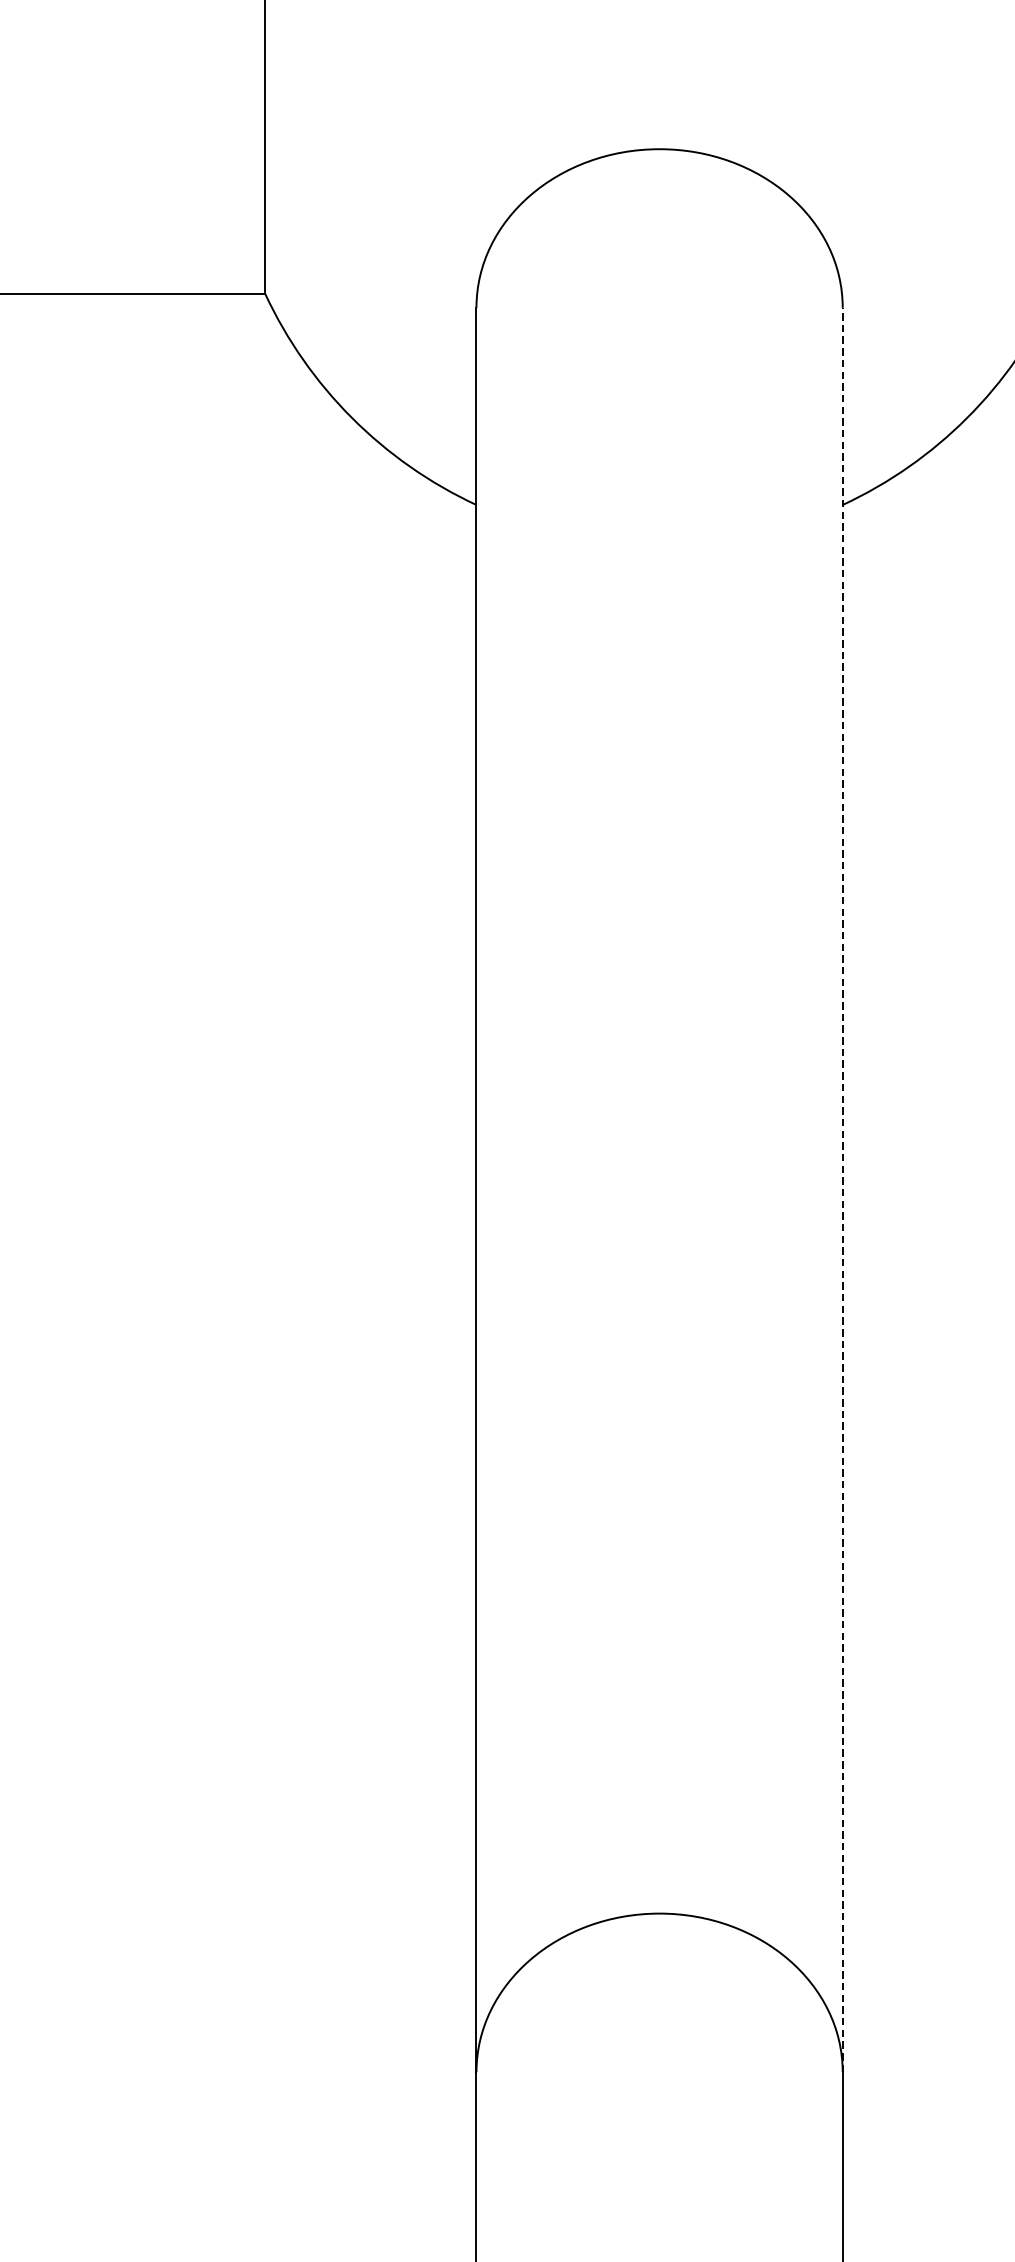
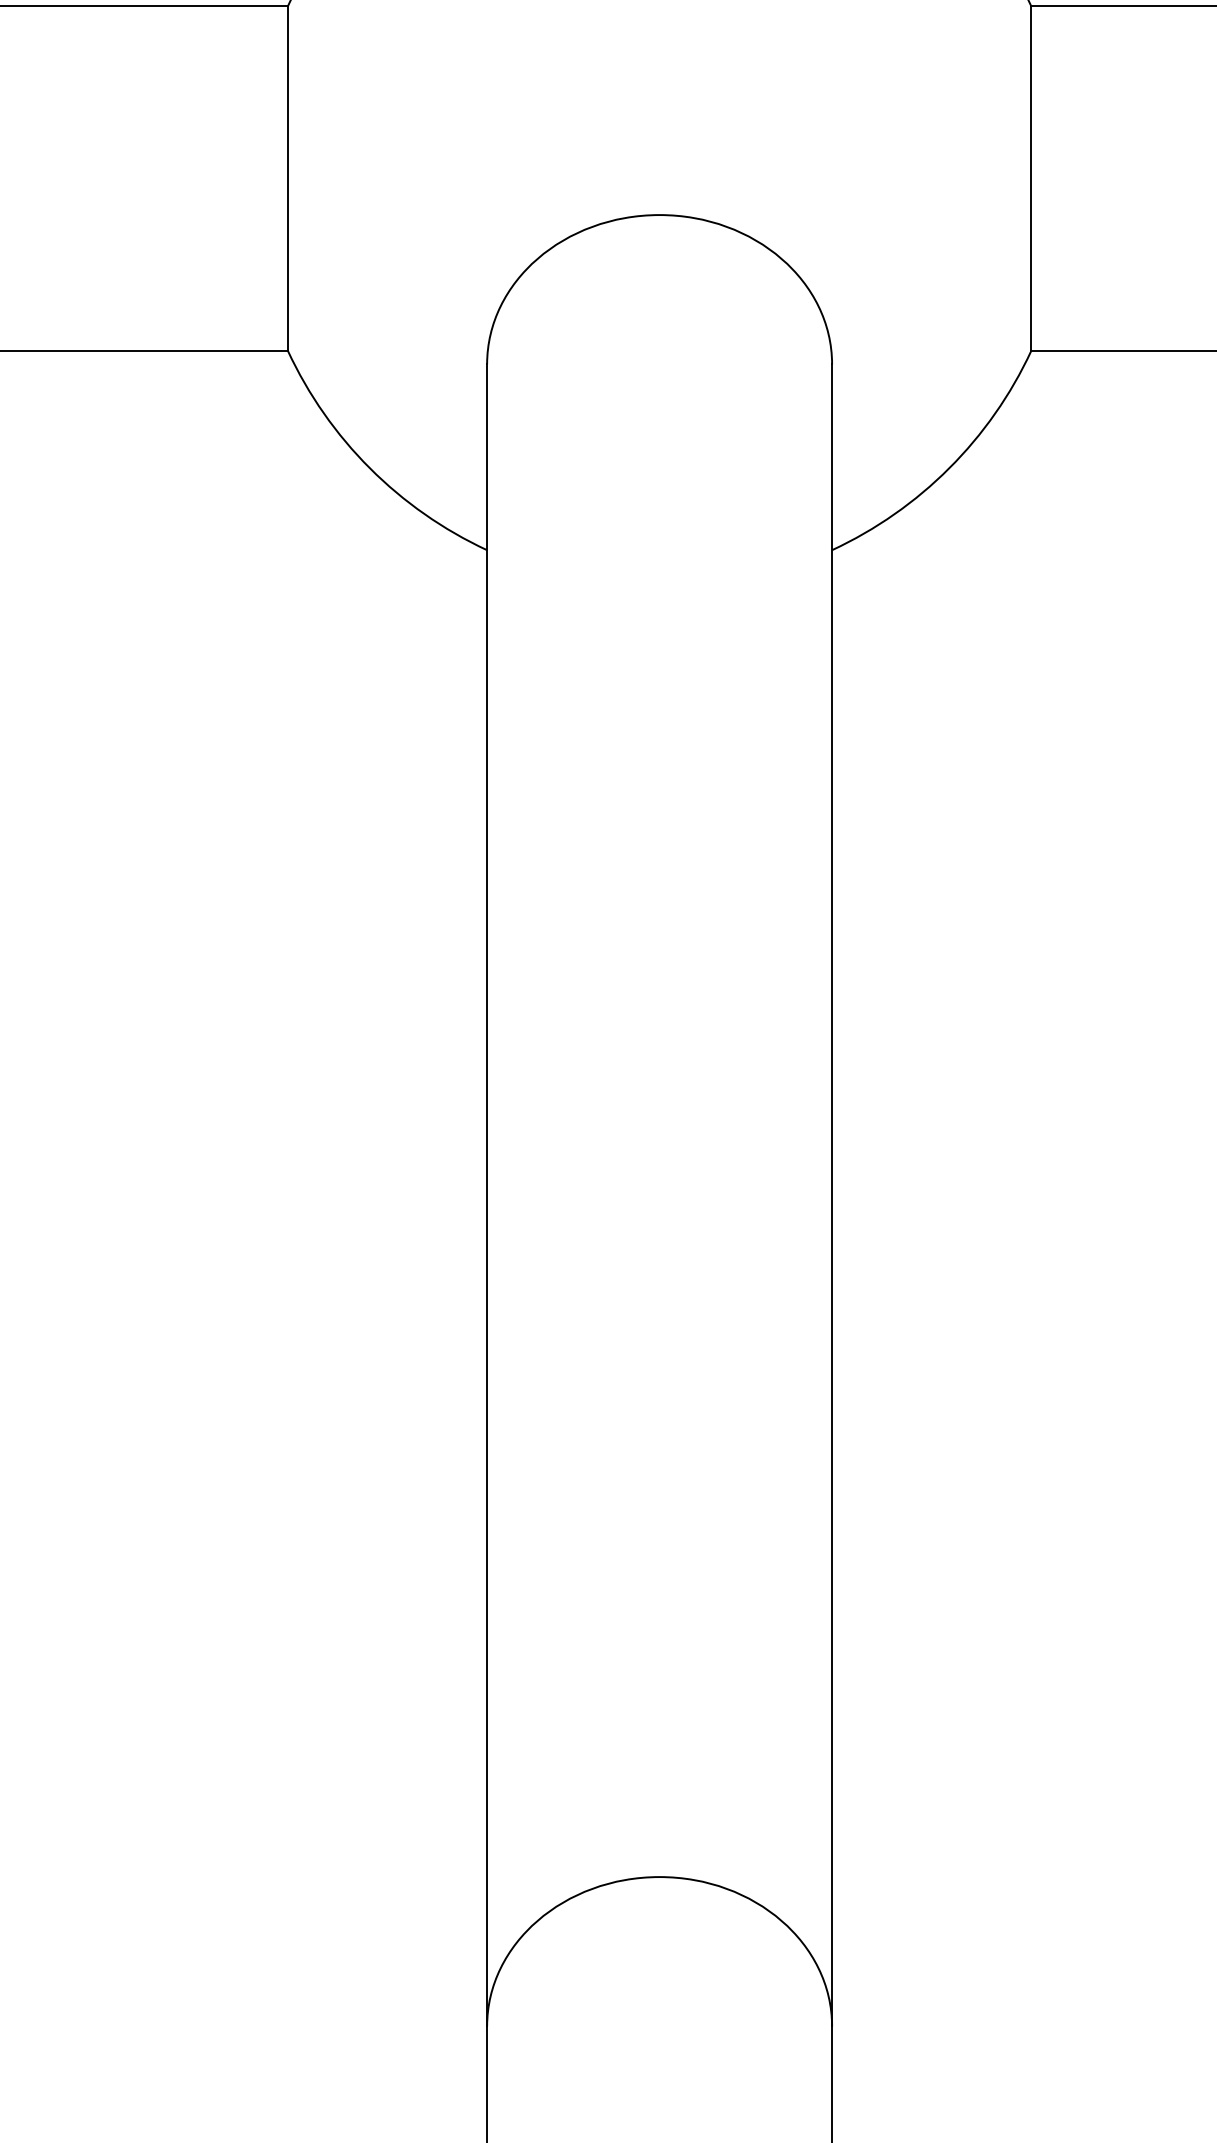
line: (843, 1190) -> (832, 1195), dashed -> solid

